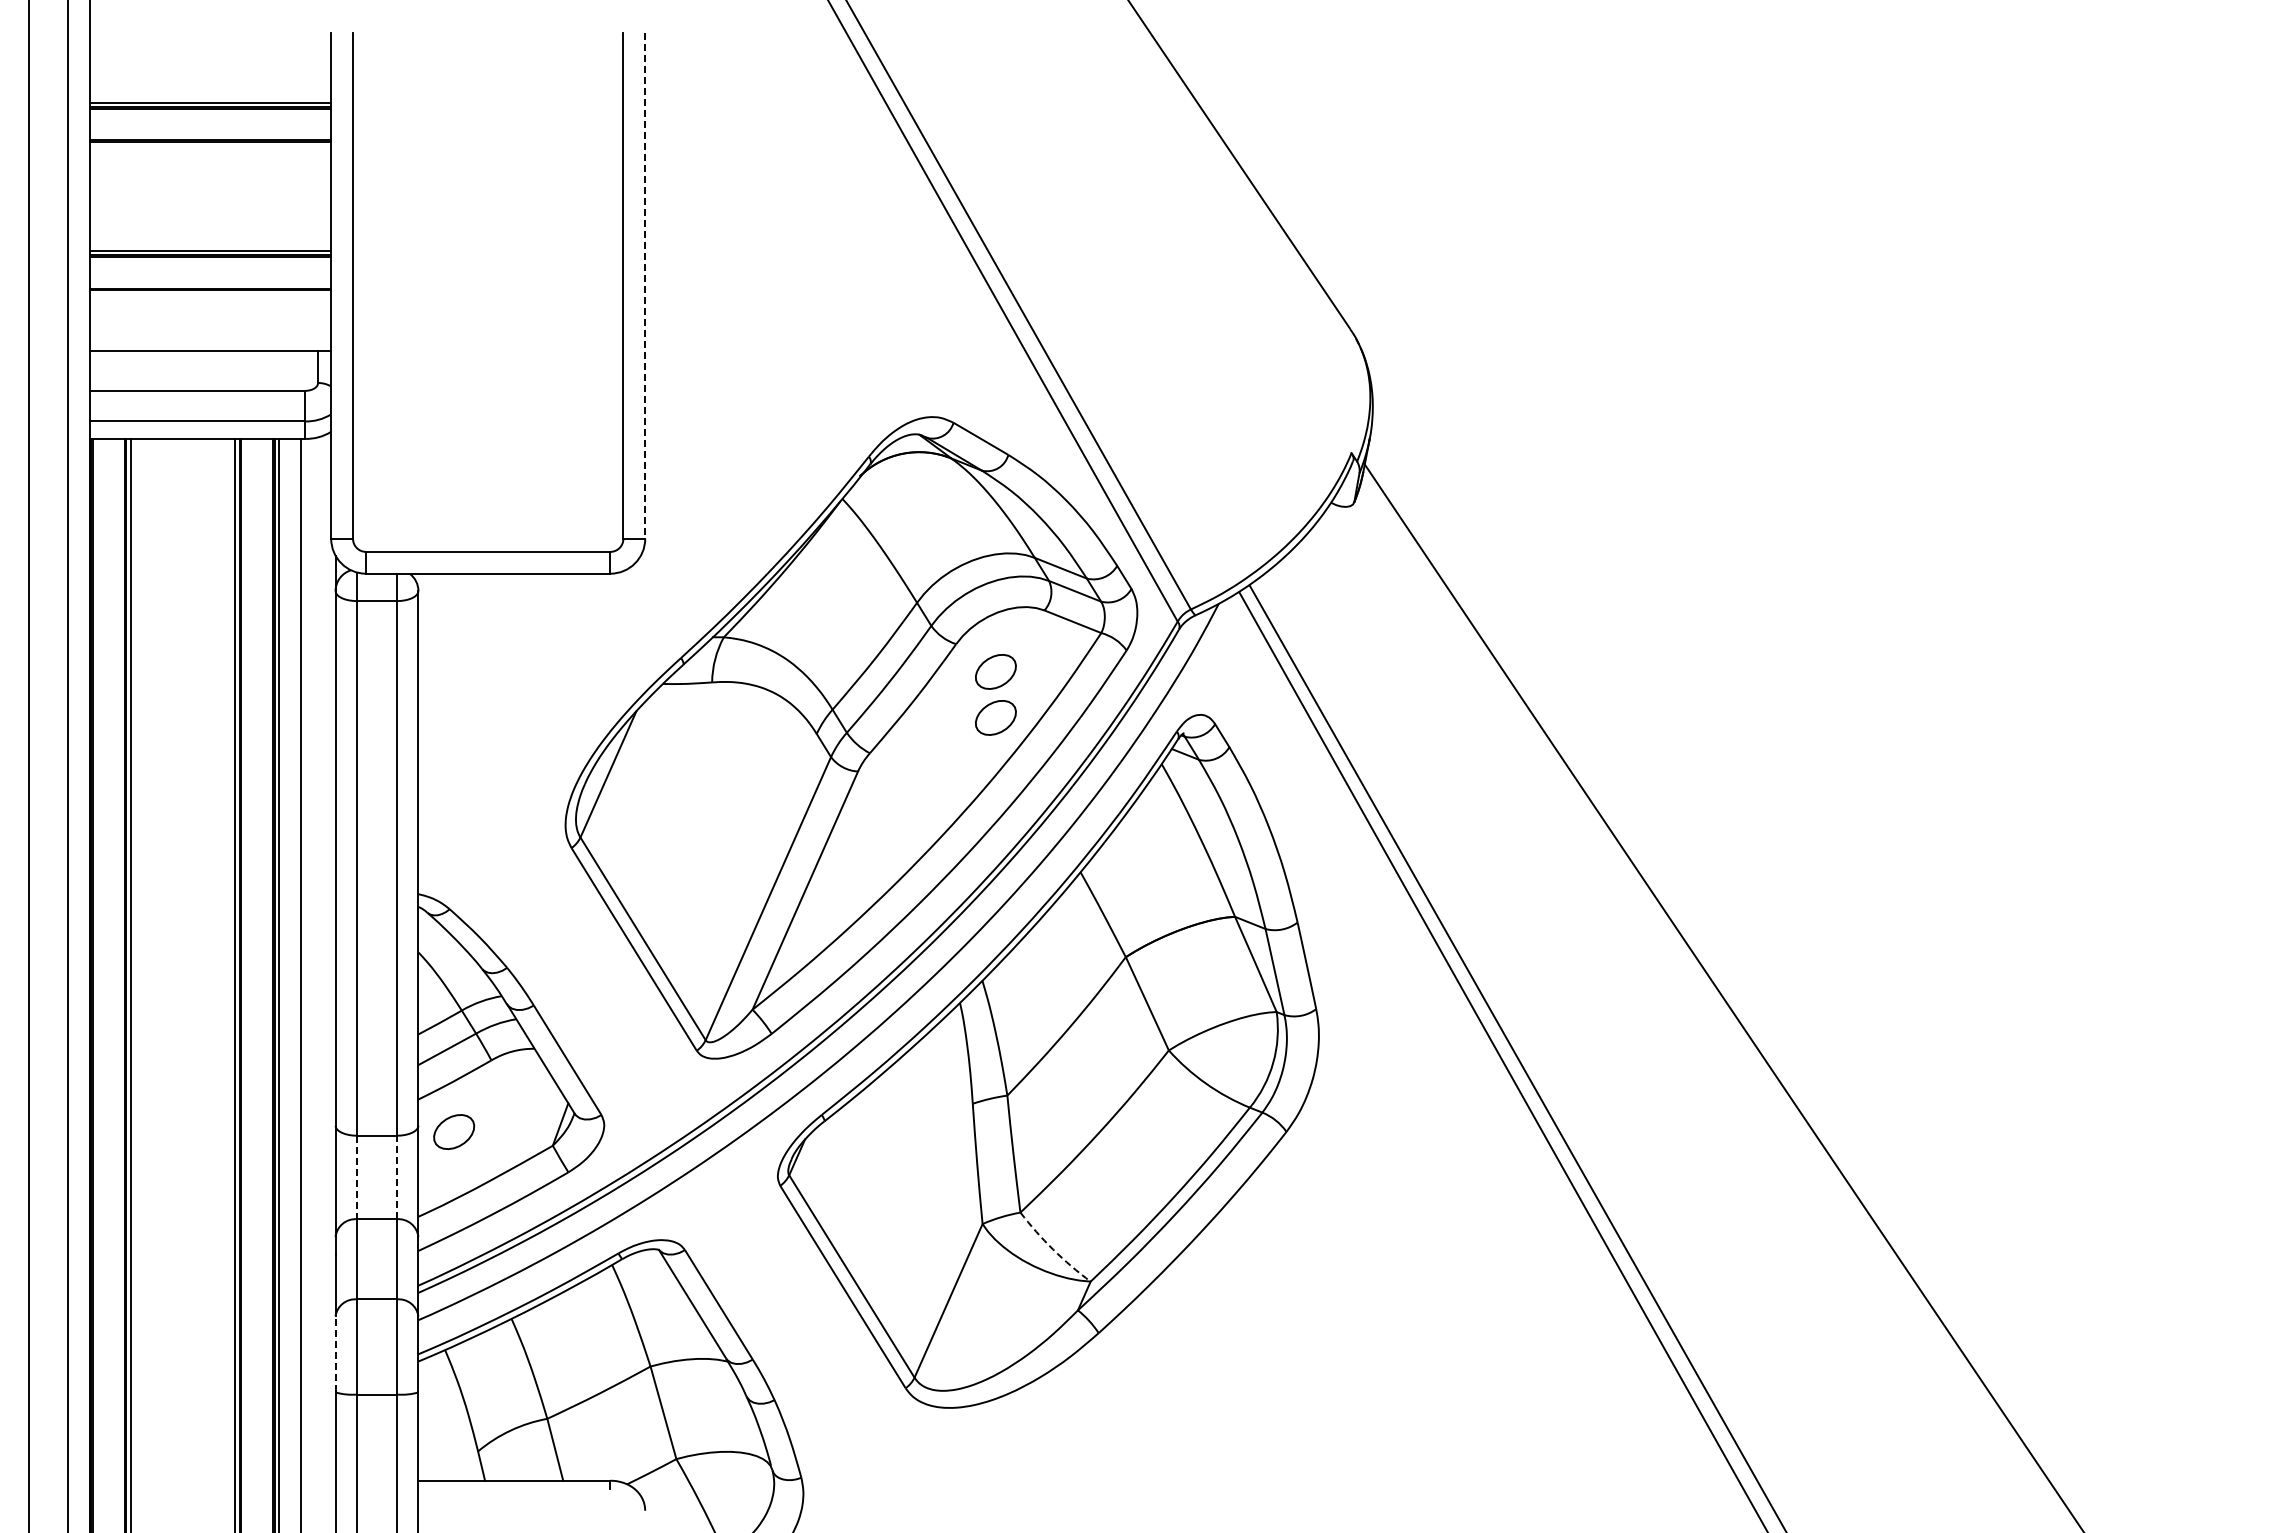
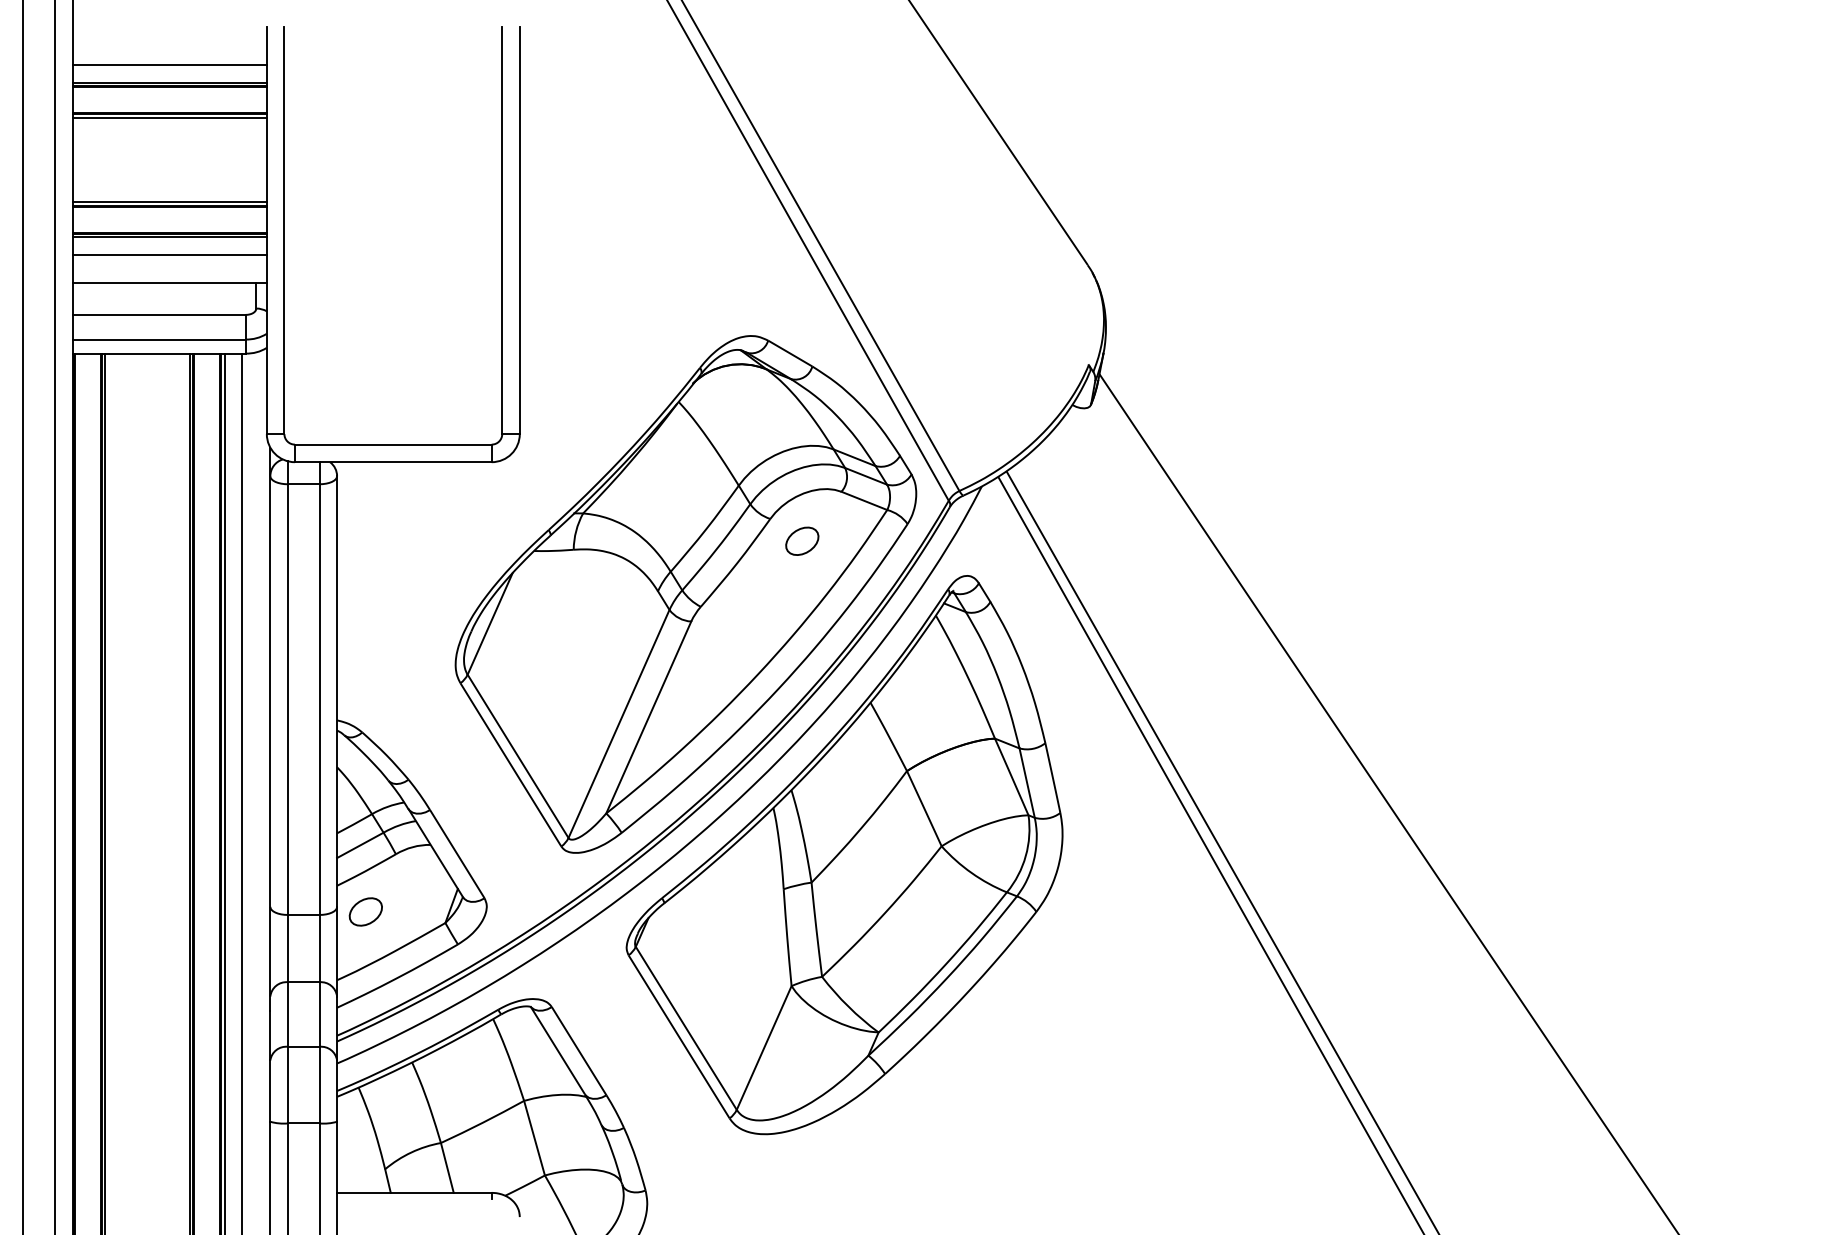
line: (210, 80) -> (169, 64), added
line: (210, 146) -> (169, 118), added
line: (645, 285) -> (520, 230), dashed -> solid
line: (210, 294) -> (169, 237), added
line: (210, 316) -> (169, 254), added
part: (995, 717) -> (801, 578), removed
line: (357, 1177) -> (288, 948), dashed -> solid
line: (396, 1177) -> (319, 948), dashed -> solid
arc: (1053, 1249) -> (848, 1006), dashed -> solid
line: (335, 1353) -> (270, 1090), dashed -> solid

